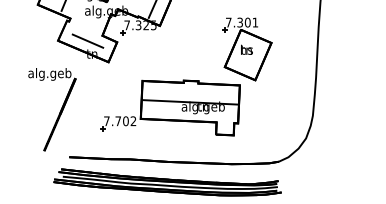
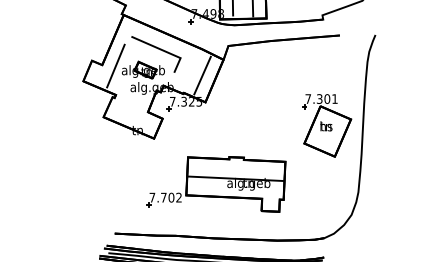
line: (87, 41) -> (133, 117), removed
part: (247, 49) -> (327, 125), moved
part: (58, 113) -> (104, 189), removed

